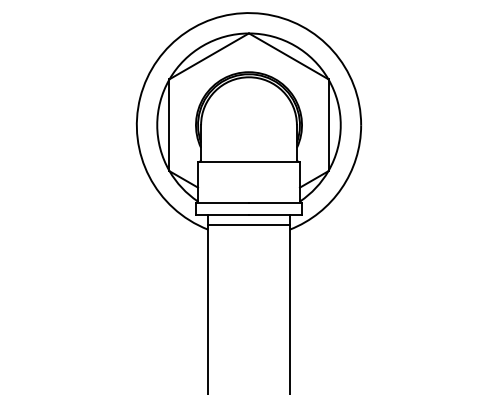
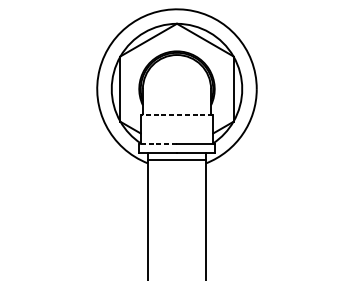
line: (249, 161) -> (177, 114), solid -> dashed
line: (222, 202) -> (158, 144), solid -> dashed

